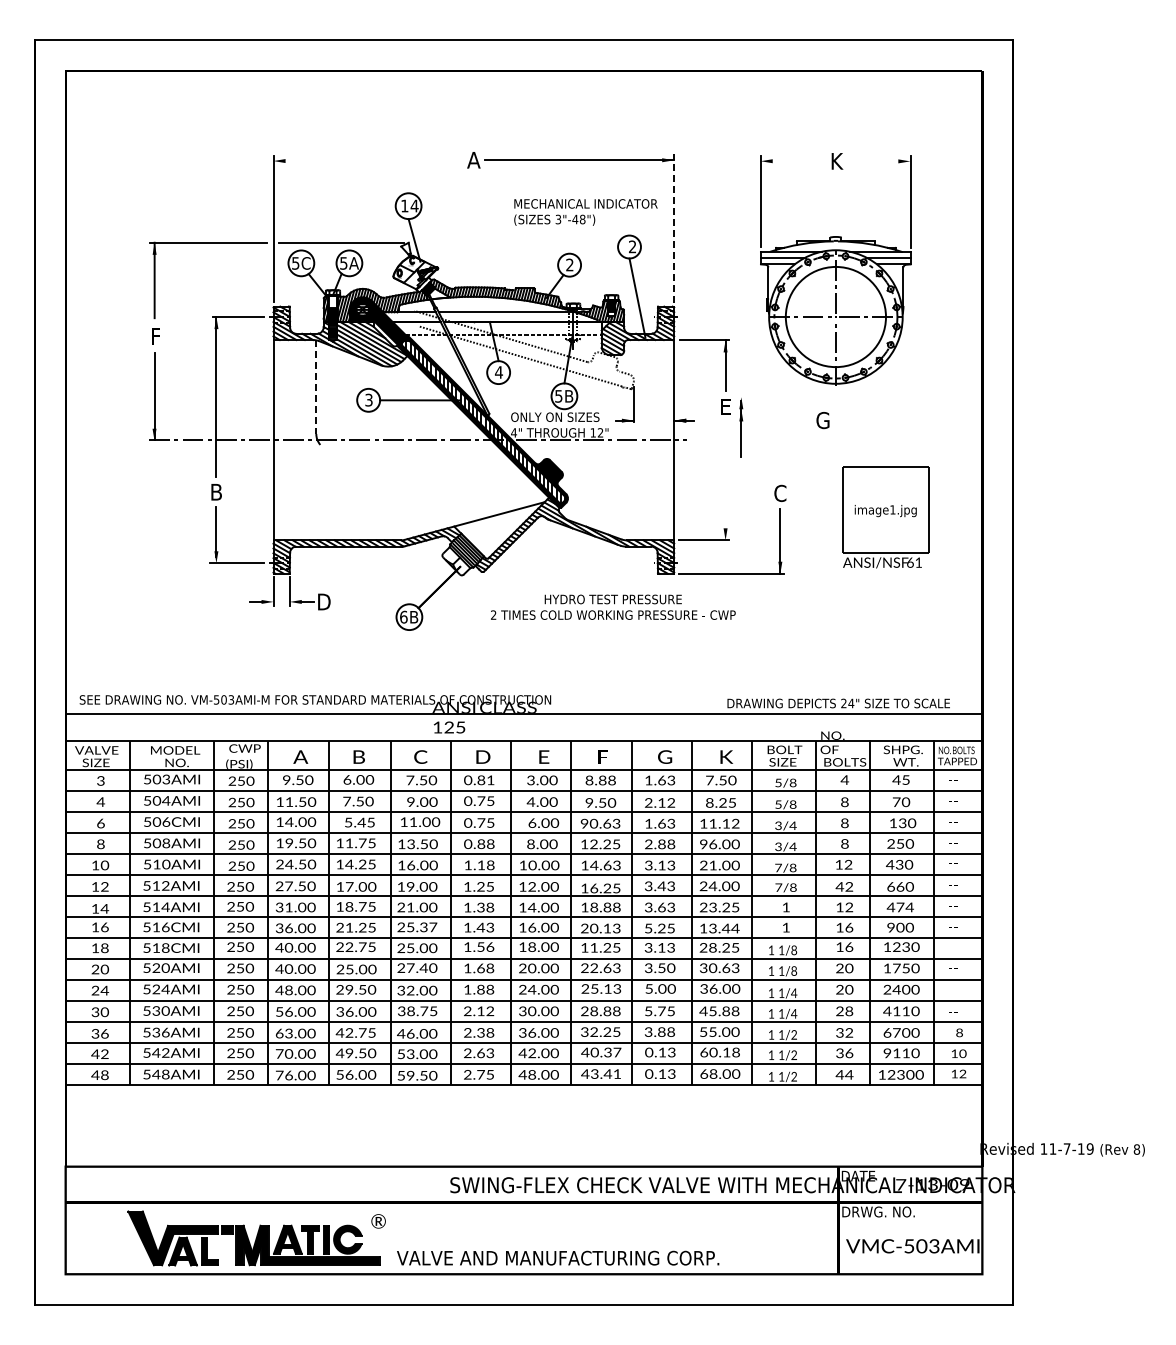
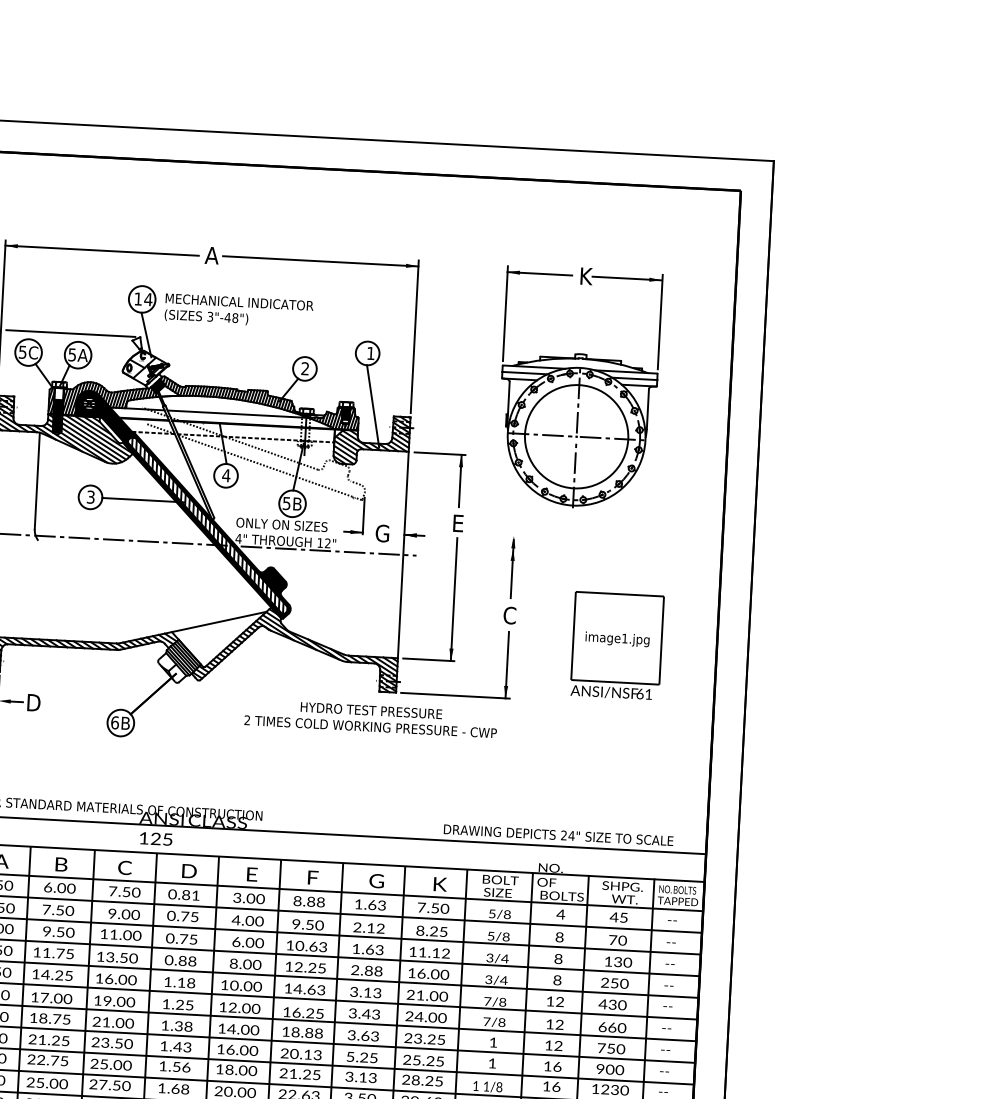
line: (367, 161) -> (102, 251), added
line: (791, 161) -> (539, 274), added
line: (876, 161) -> (626, 278), added
text: (585, 212) -> (238, 311), moved
line: (674, 228) -> (415, 336), dashed -> solid
text: (632, 246) -> (370, 353), 2 -> 1
line: (316, 387) -> (37, 481), dashed -> solid
text: (822, 420) -> (382, 533), moved
part: (741, 427) -> (512, 567), moved
line: (725, 480) -> (454, 599), added
text: (613, 606) -> (371, 717), moved
text: (359, 822) -> (58, 932), 5.45 -> 9.50
text: (584, 823) -> (290, 945), 90.63 -> 10.63
text: (703, 844) -> (411, 973), 96.00 -> 16.00
text: (839, 886) -> (549, 1023), 42 -> 12
text: (899, 907) -> (610, 1048), 474 -> 750
text: (422, 927) -> (117, 1043), 25.37 -> 23.50
text: (719, 928) -> (423, 1060), 13.44 -> 25.25
text: (584, 947) -> (283, 1072), 11.25 -> 21.25
text: (423, 967) -> (116, 1084), 27.40 -> 27.50

